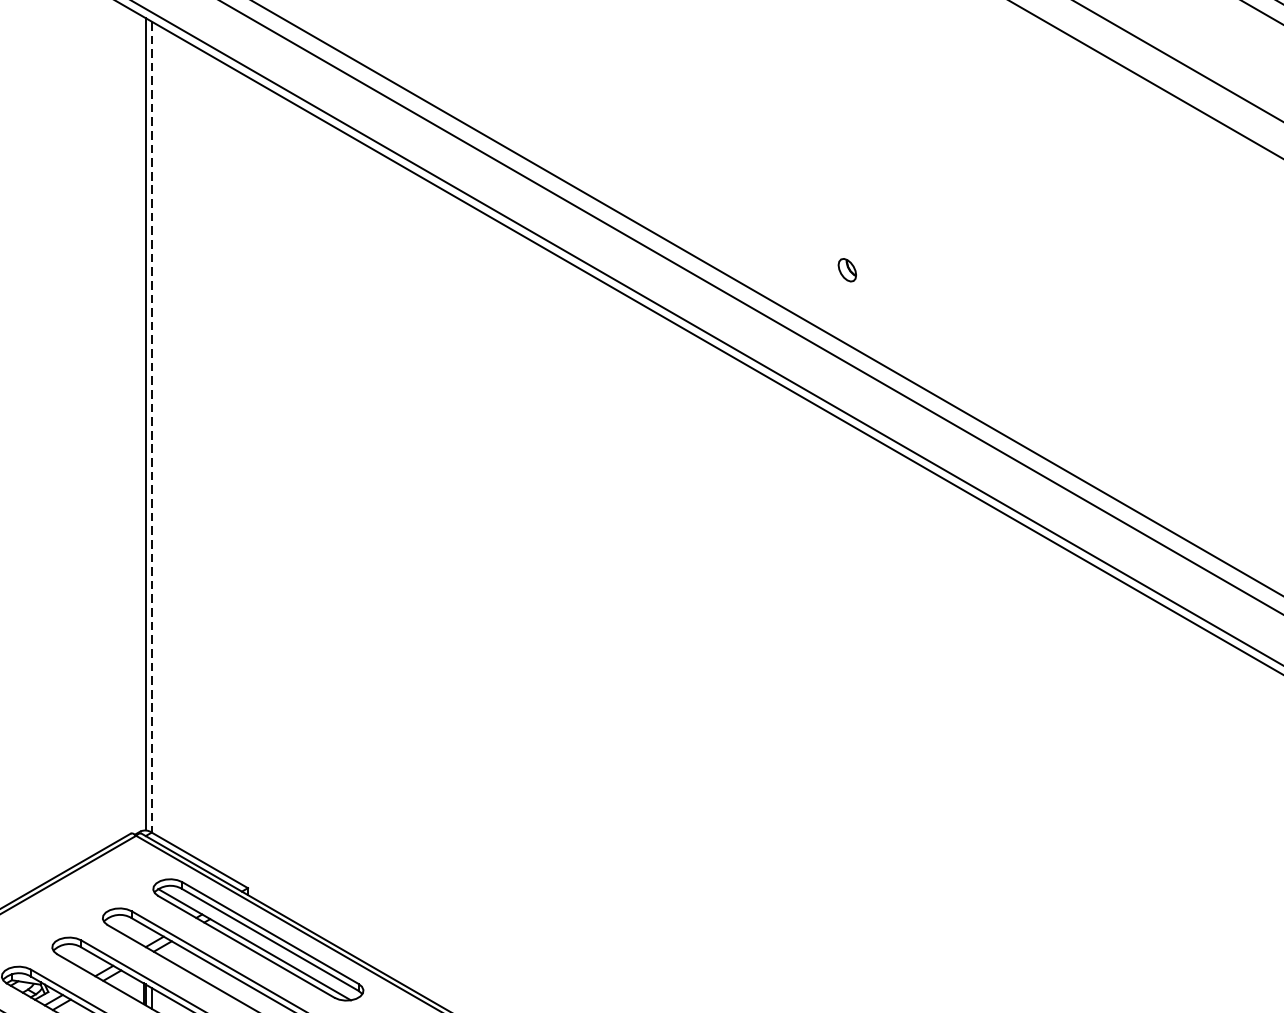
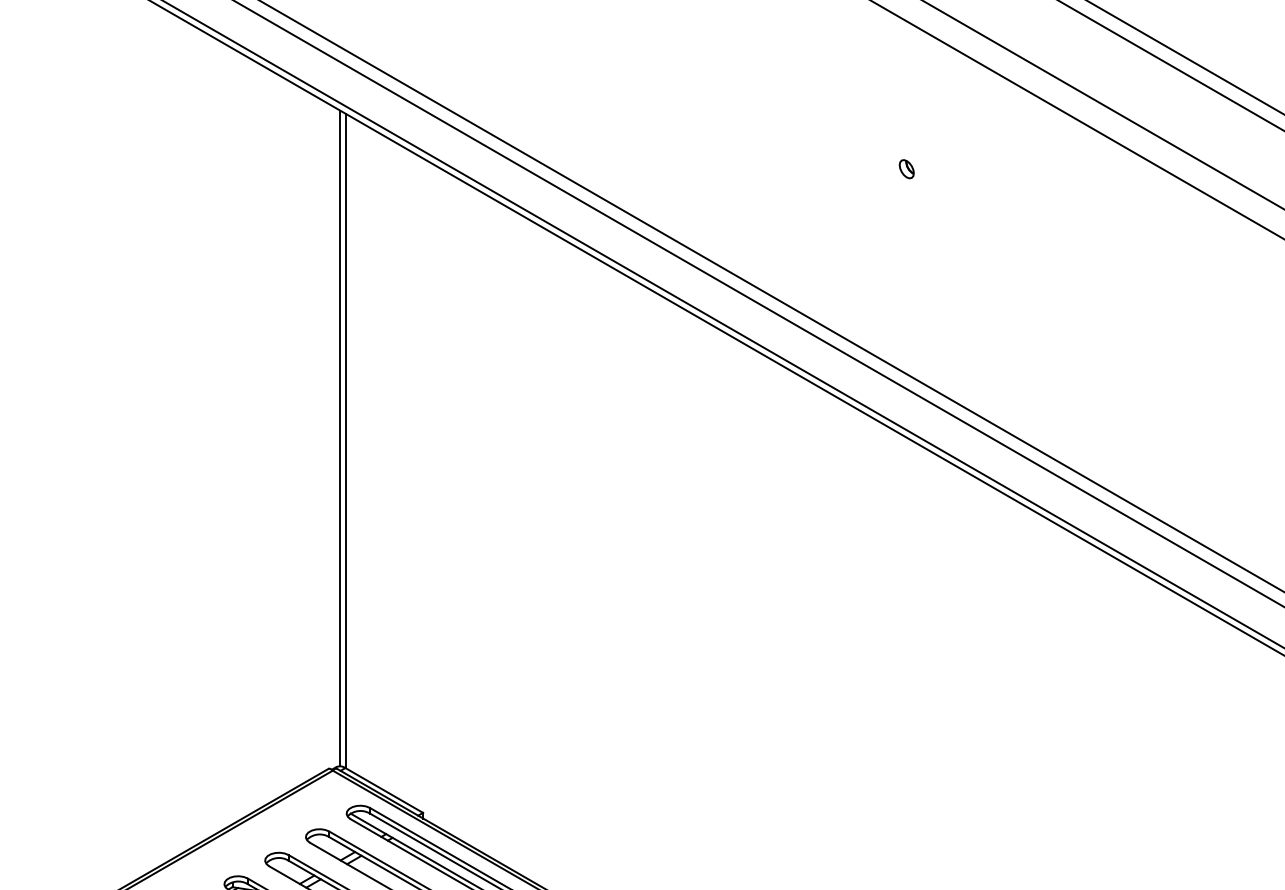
part: (847, 270) -> (906, 169), moved
line: (151, 427) -> (345, 441), dashed -> solid

